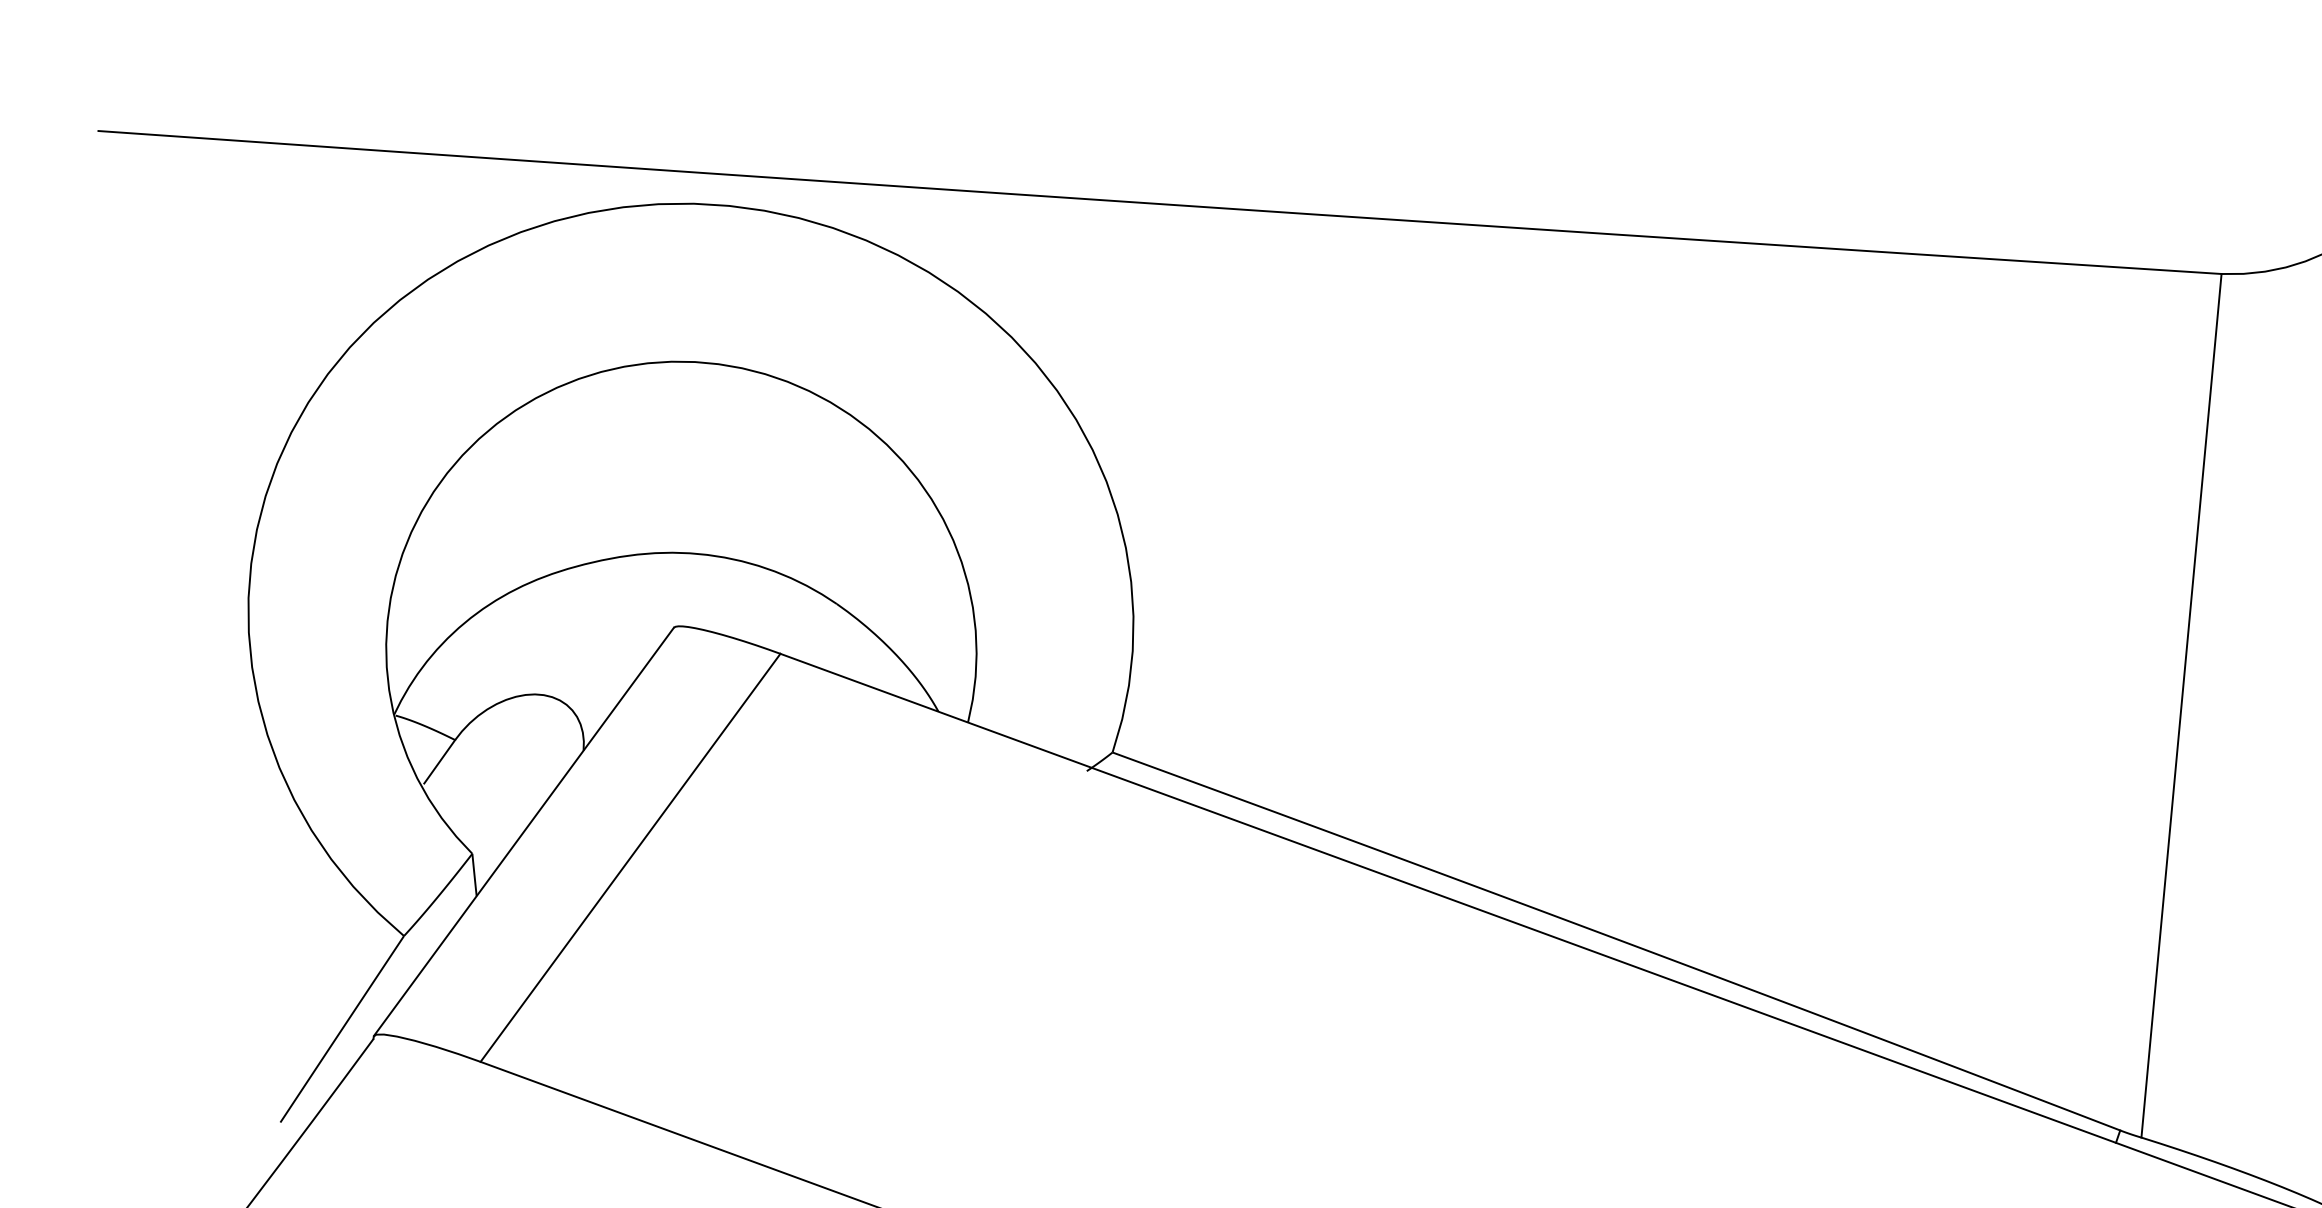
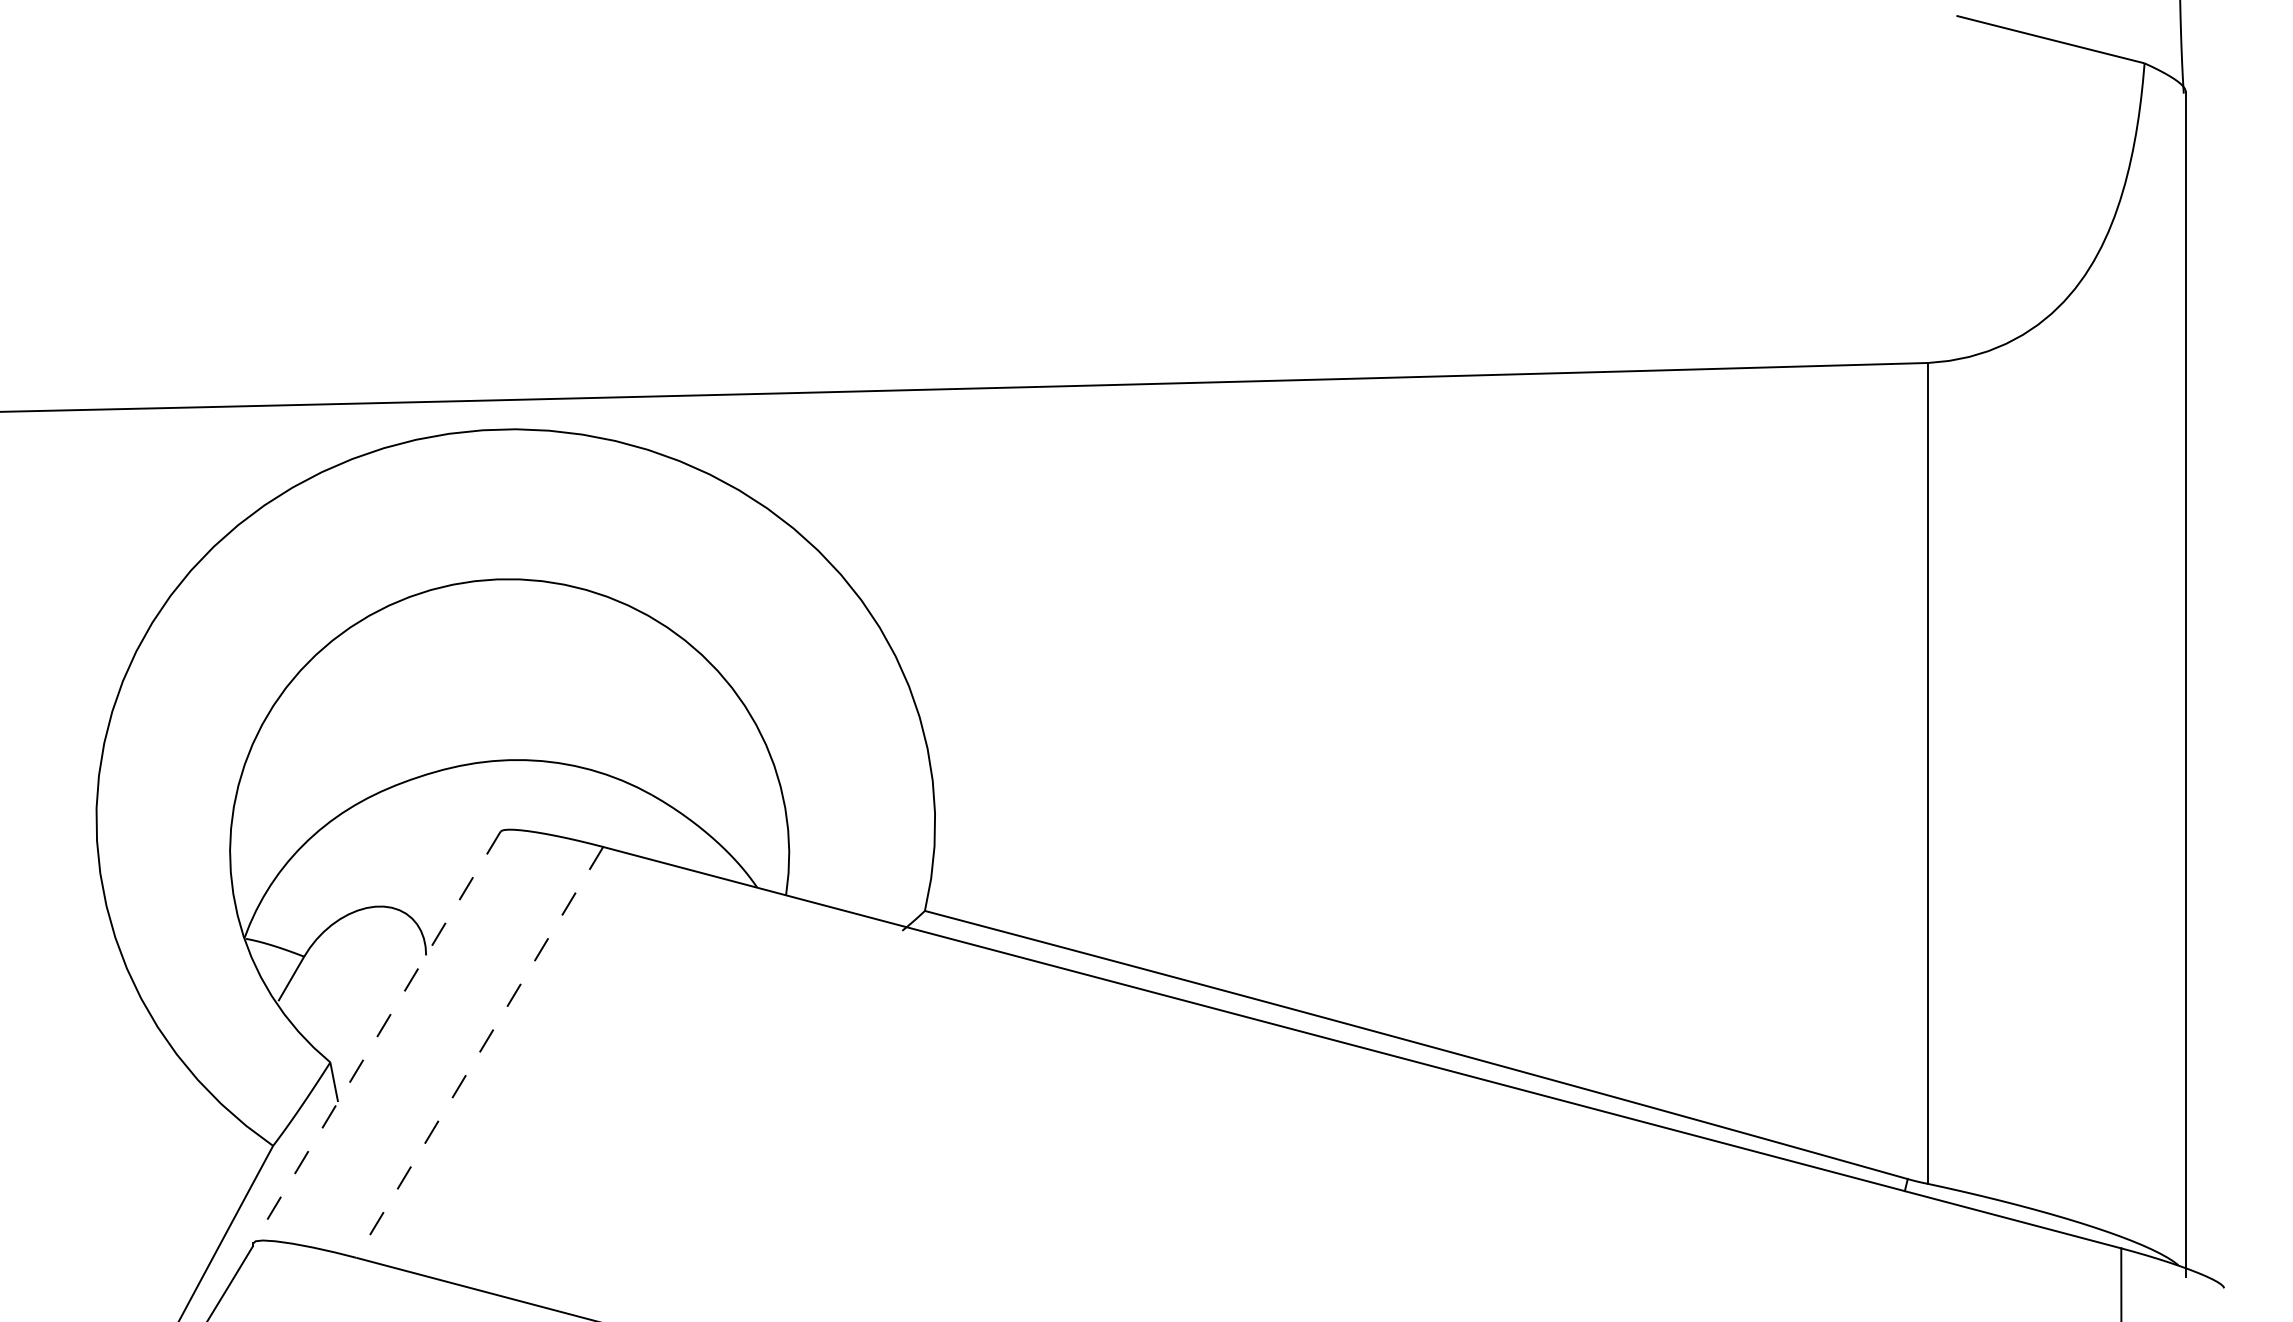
line: (524, 831) -> (377, 1036), solid -> dashed
line: (630, 857) -> (479, 1052), solid -> dashed

